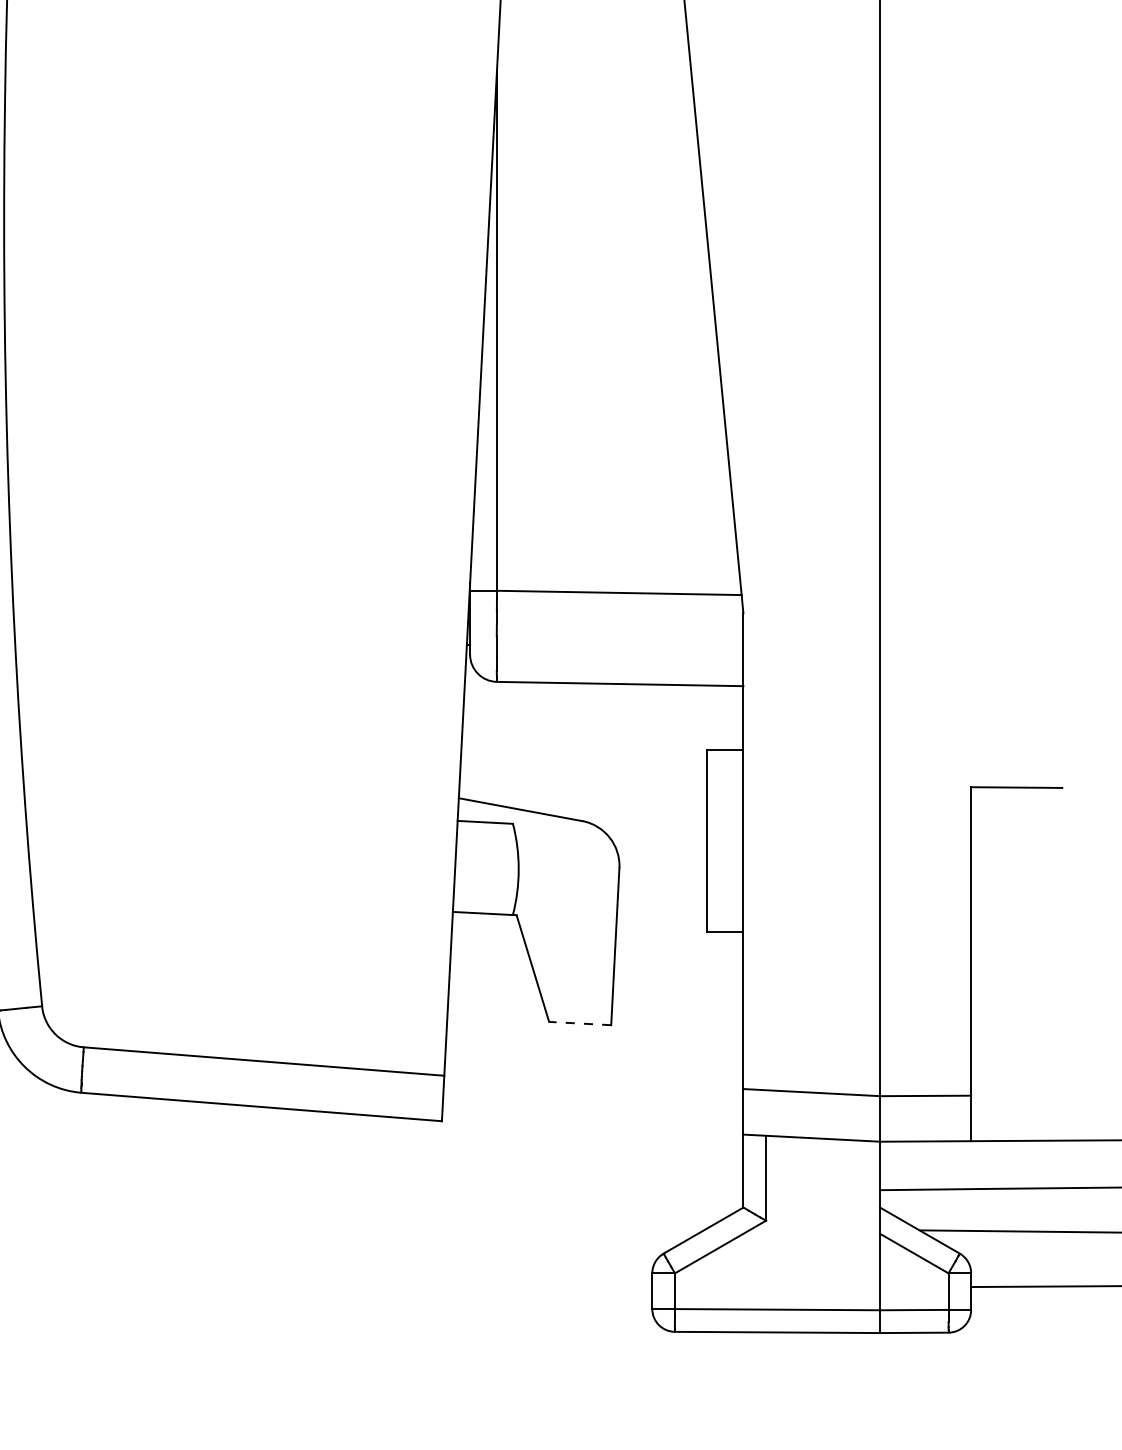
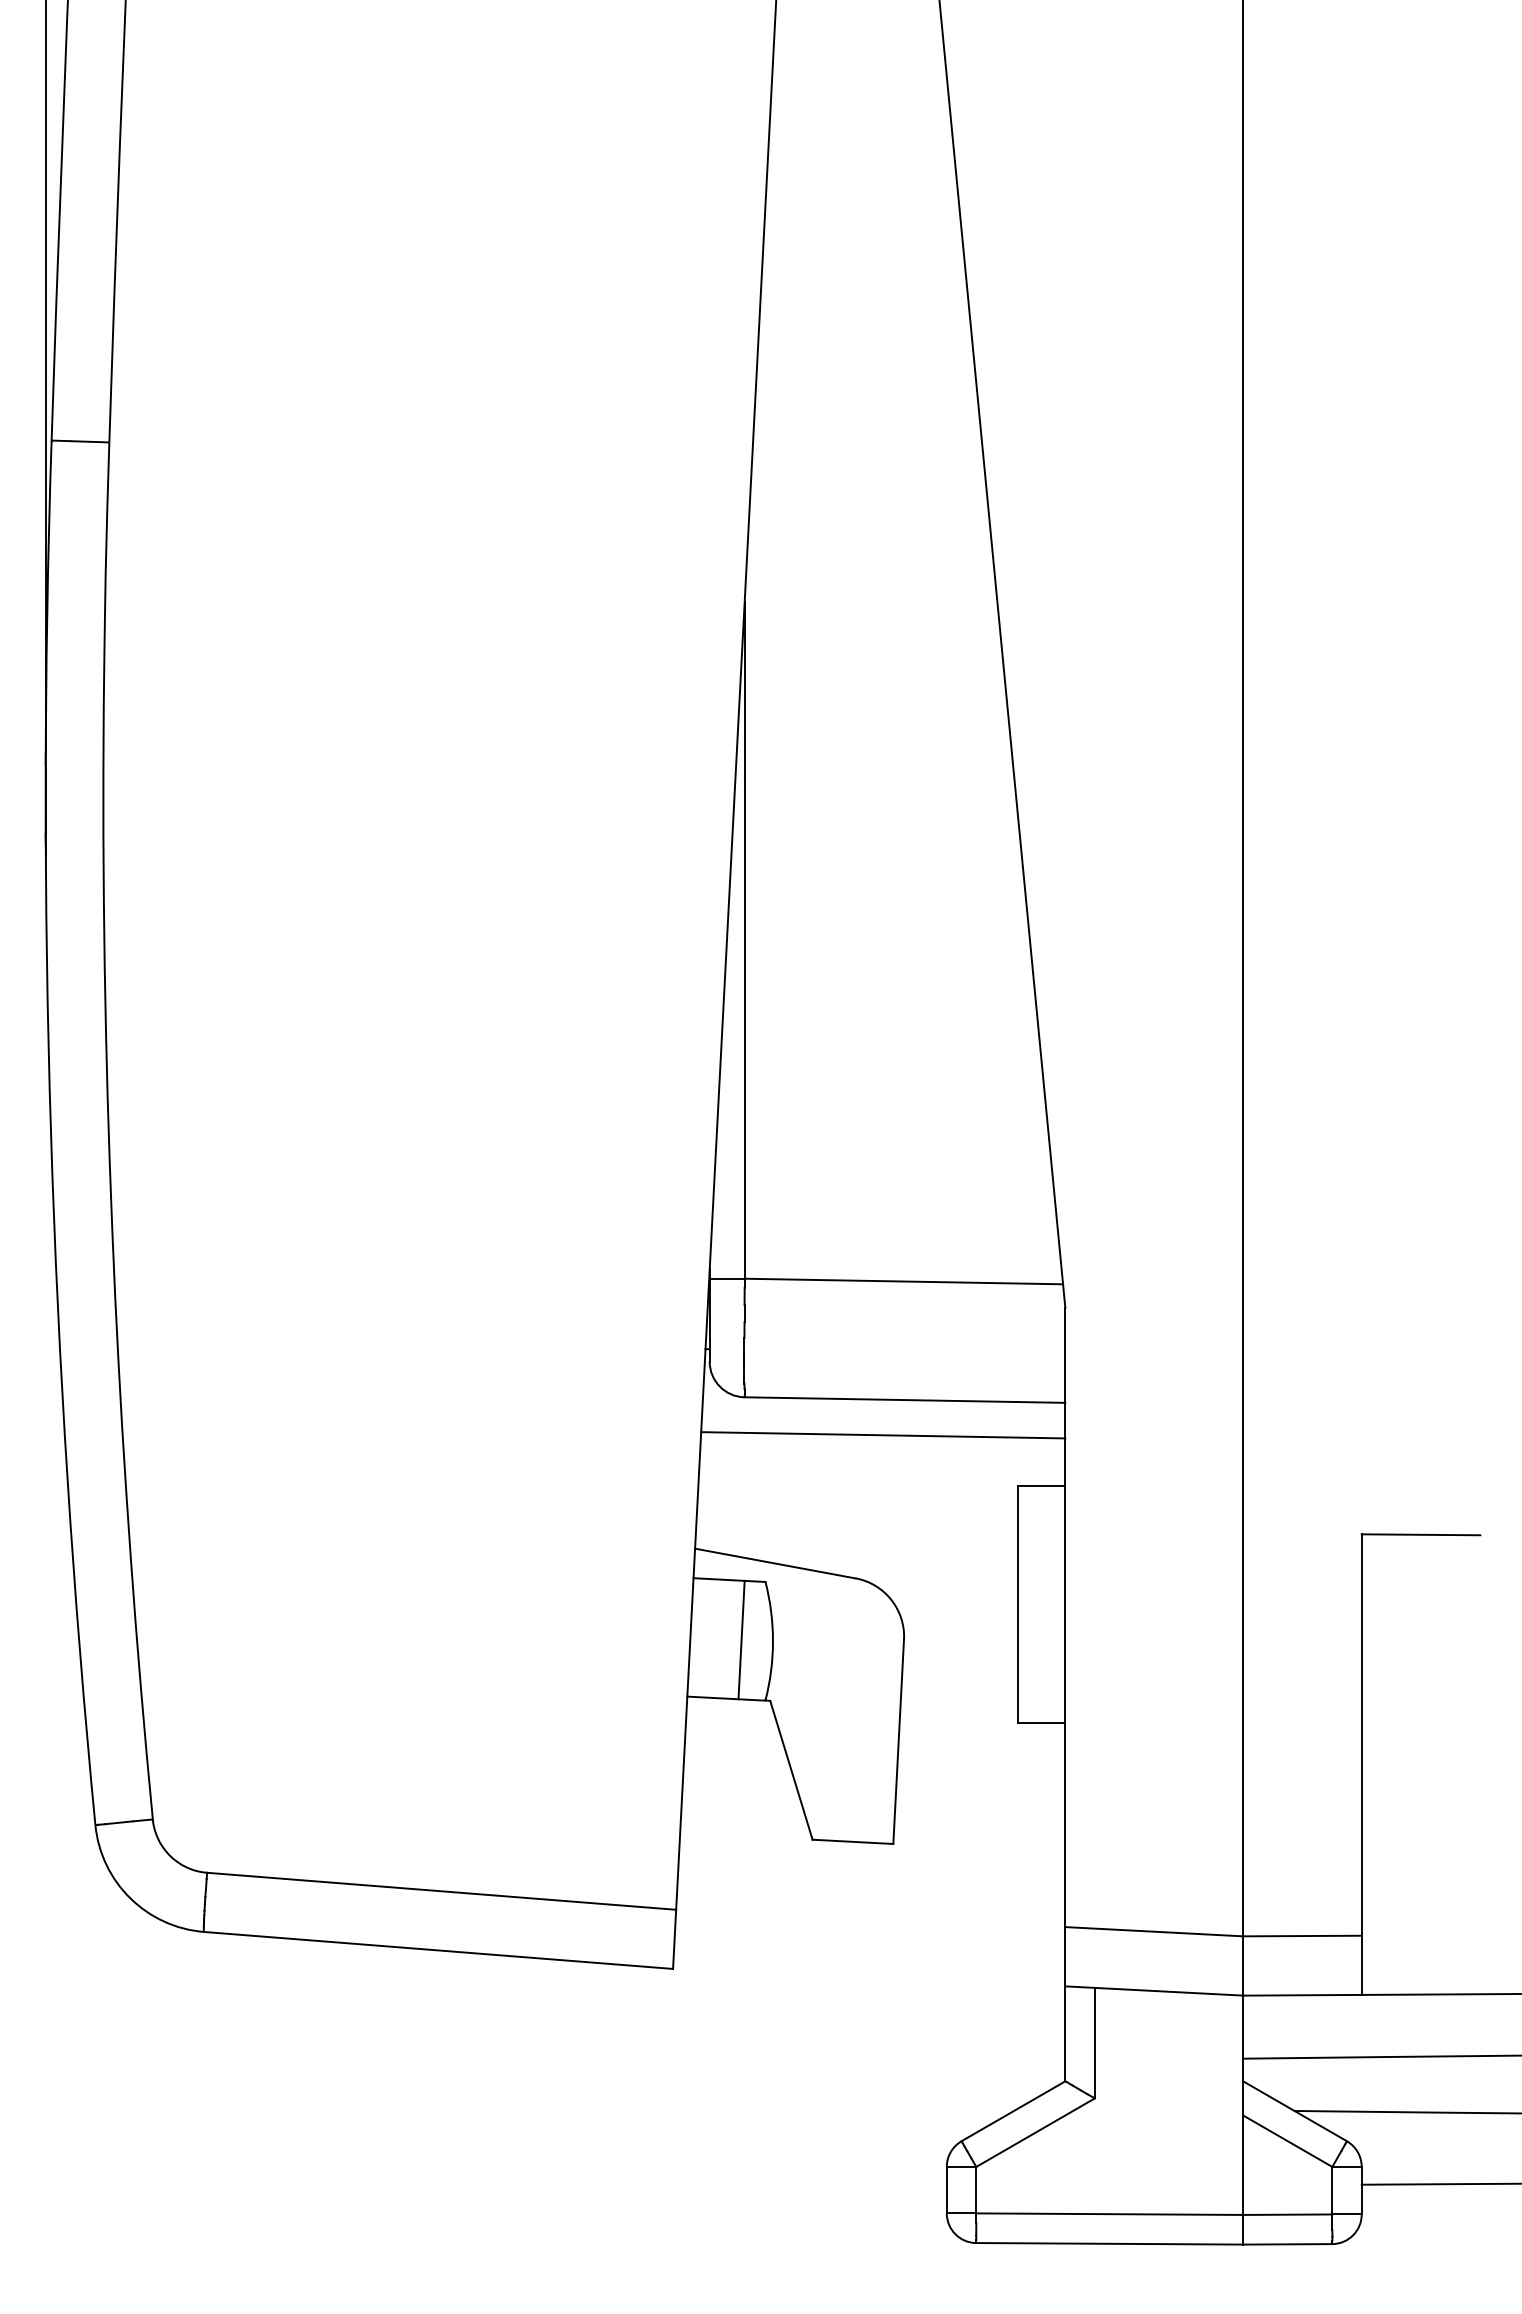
line: (603, 711) -> (883, 1435), added
line: (494, 868) -> (741, 1639), added
line: (579, 1023) -> (852, 1841), dashed -> solid

